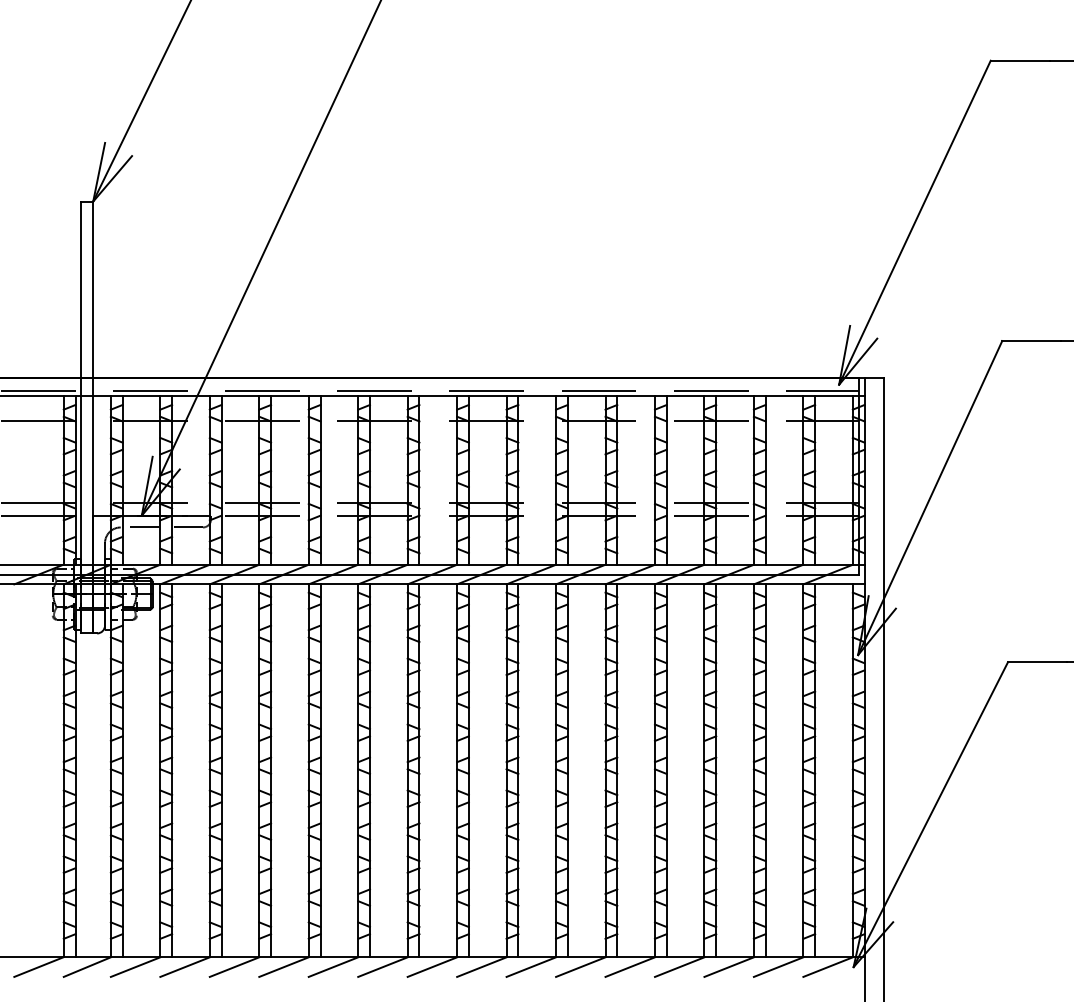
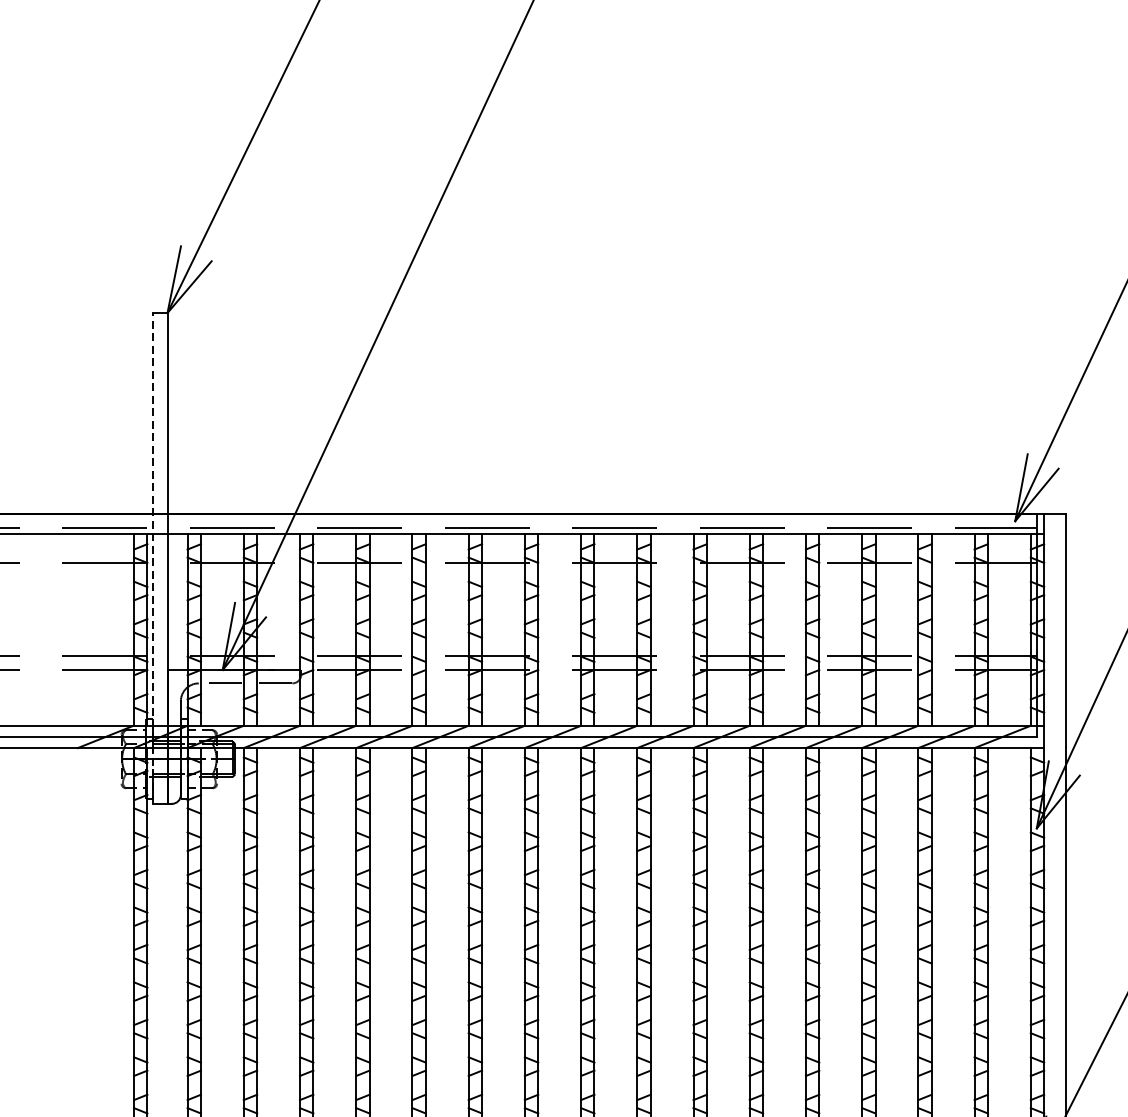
line: (80, 417) -> (153, 558), solid -> dashed

